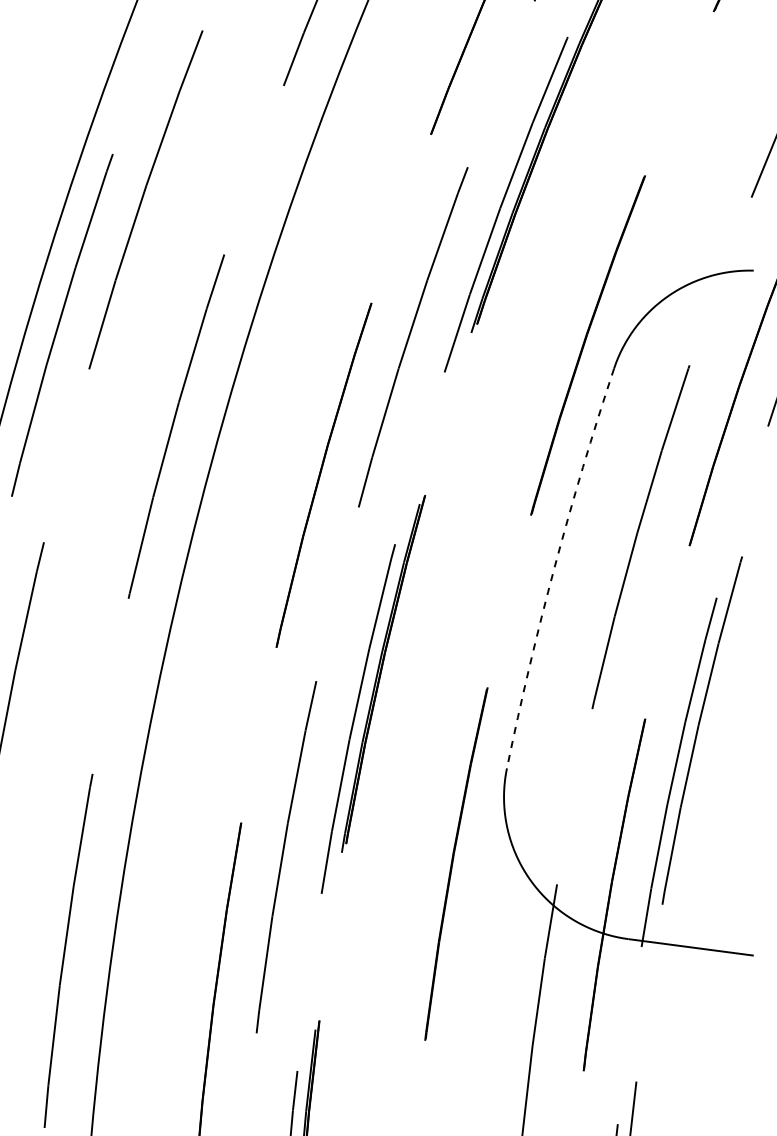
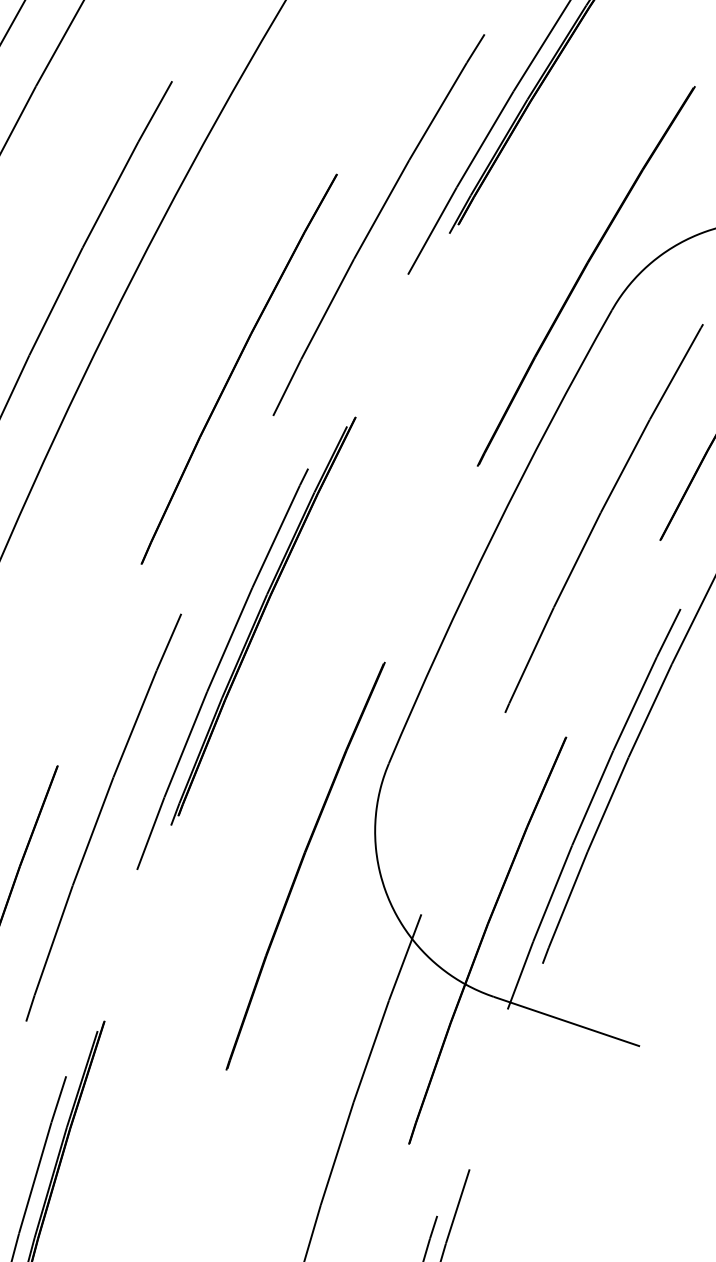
arc: (554, 566) -> (493, 533), dashed -> solid

